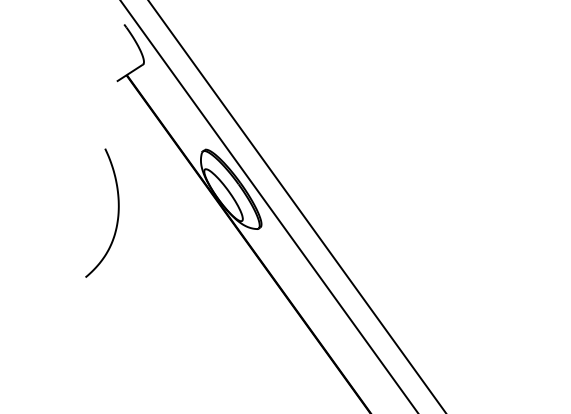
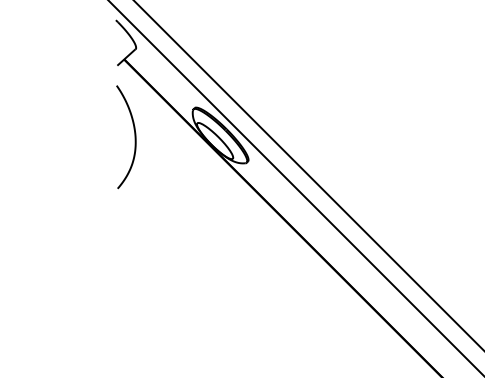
curve: (116, 216) -> (134, 137), moved

